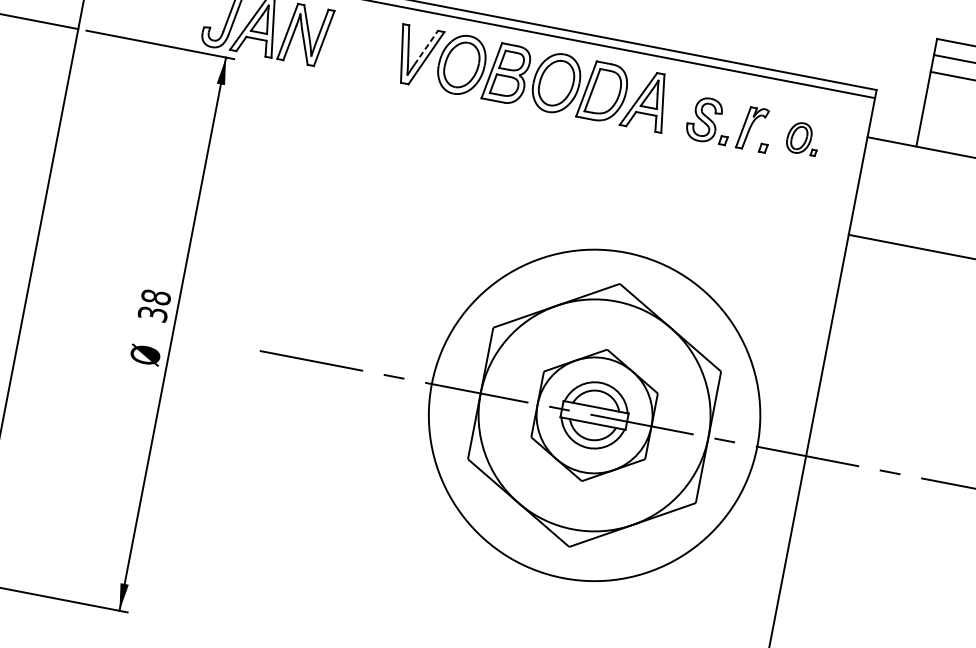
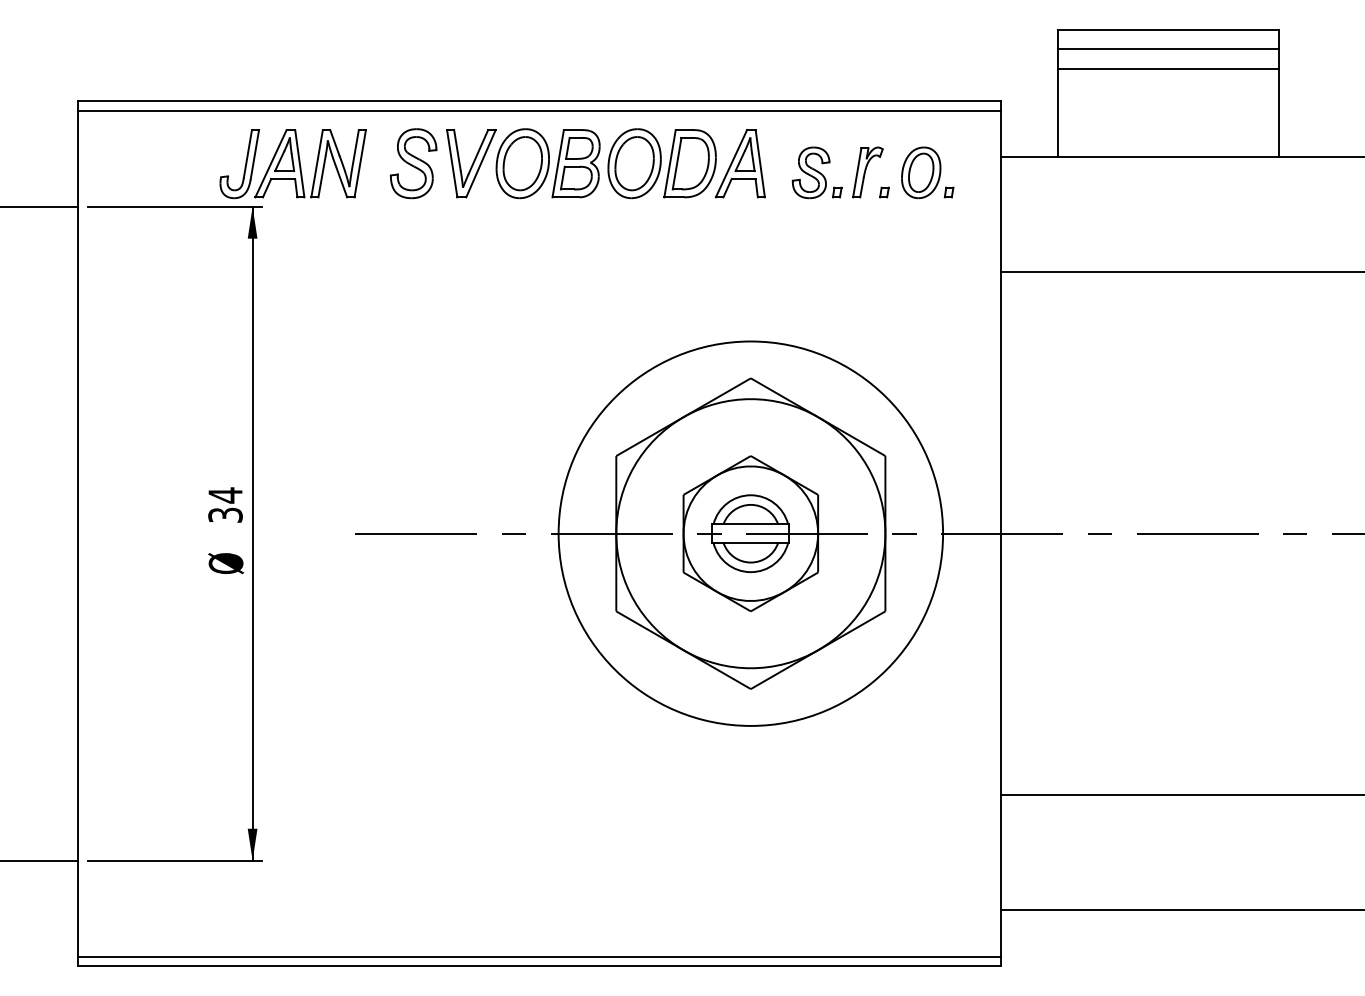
part: (369, 47) -> (413, 163), added
line: (426, 47) -> (478, 151), dashed -> solid
part: (803, 138) -> (927, 172), size x1.43
text: (156, 297) -> (225, 495), 38 -> 34

